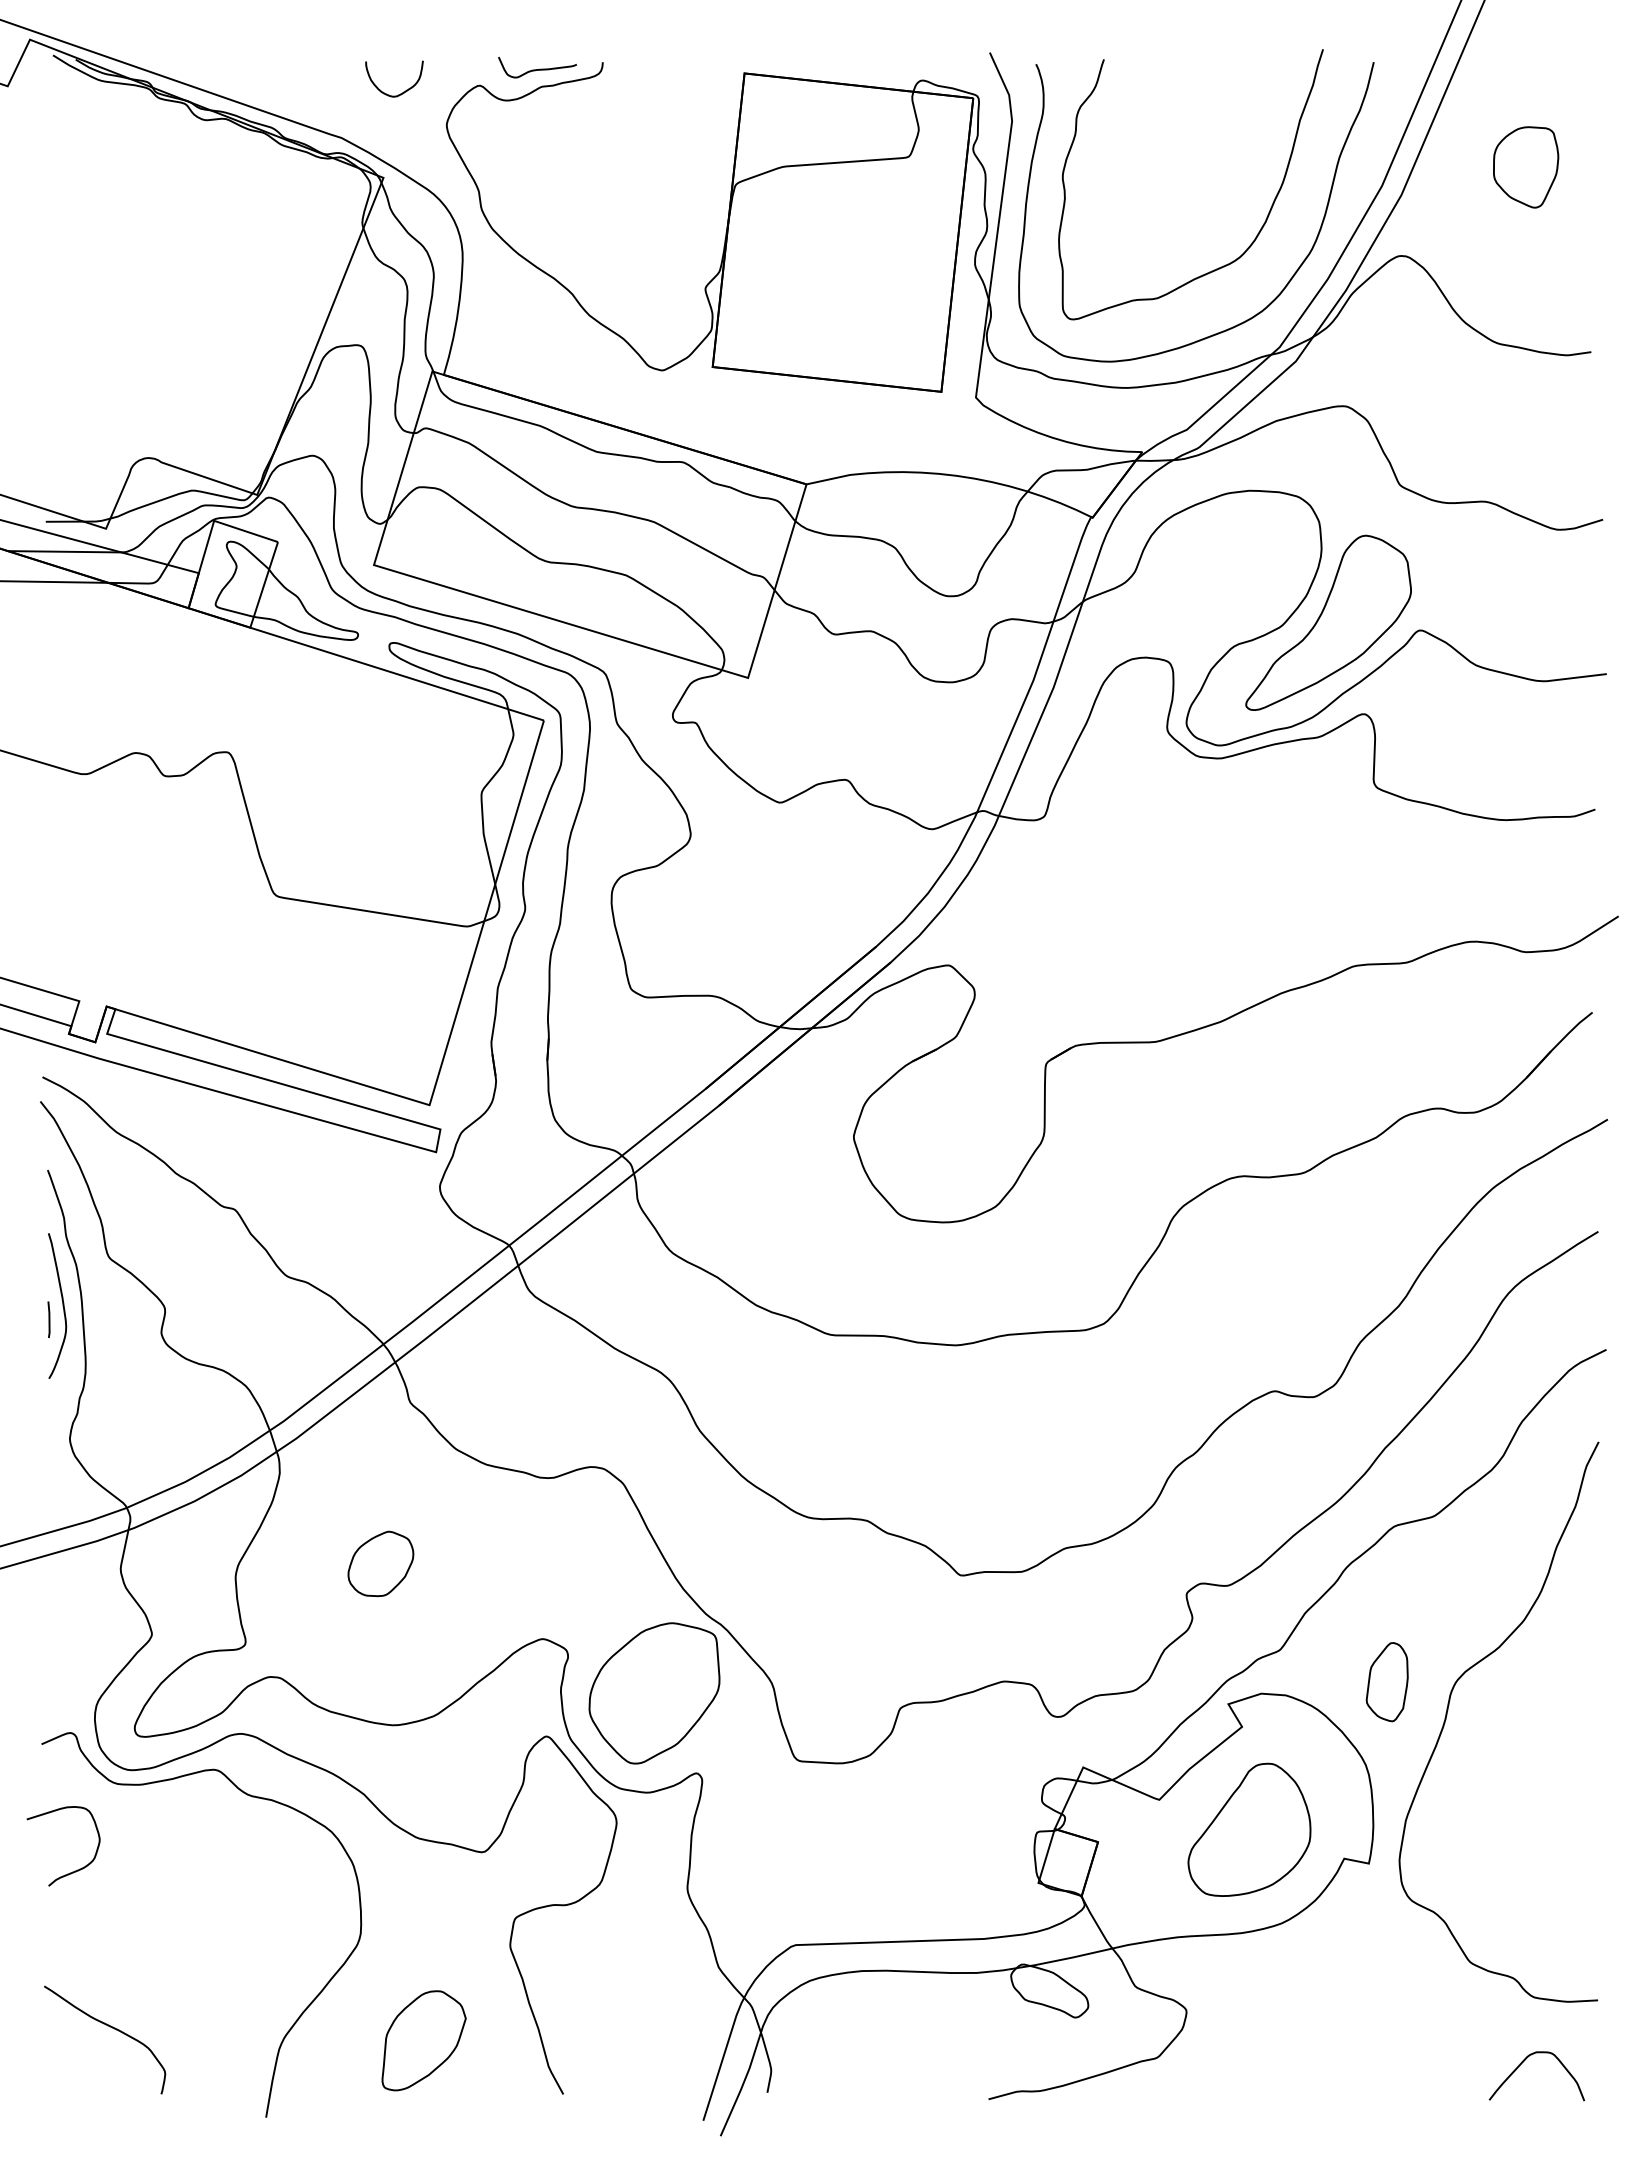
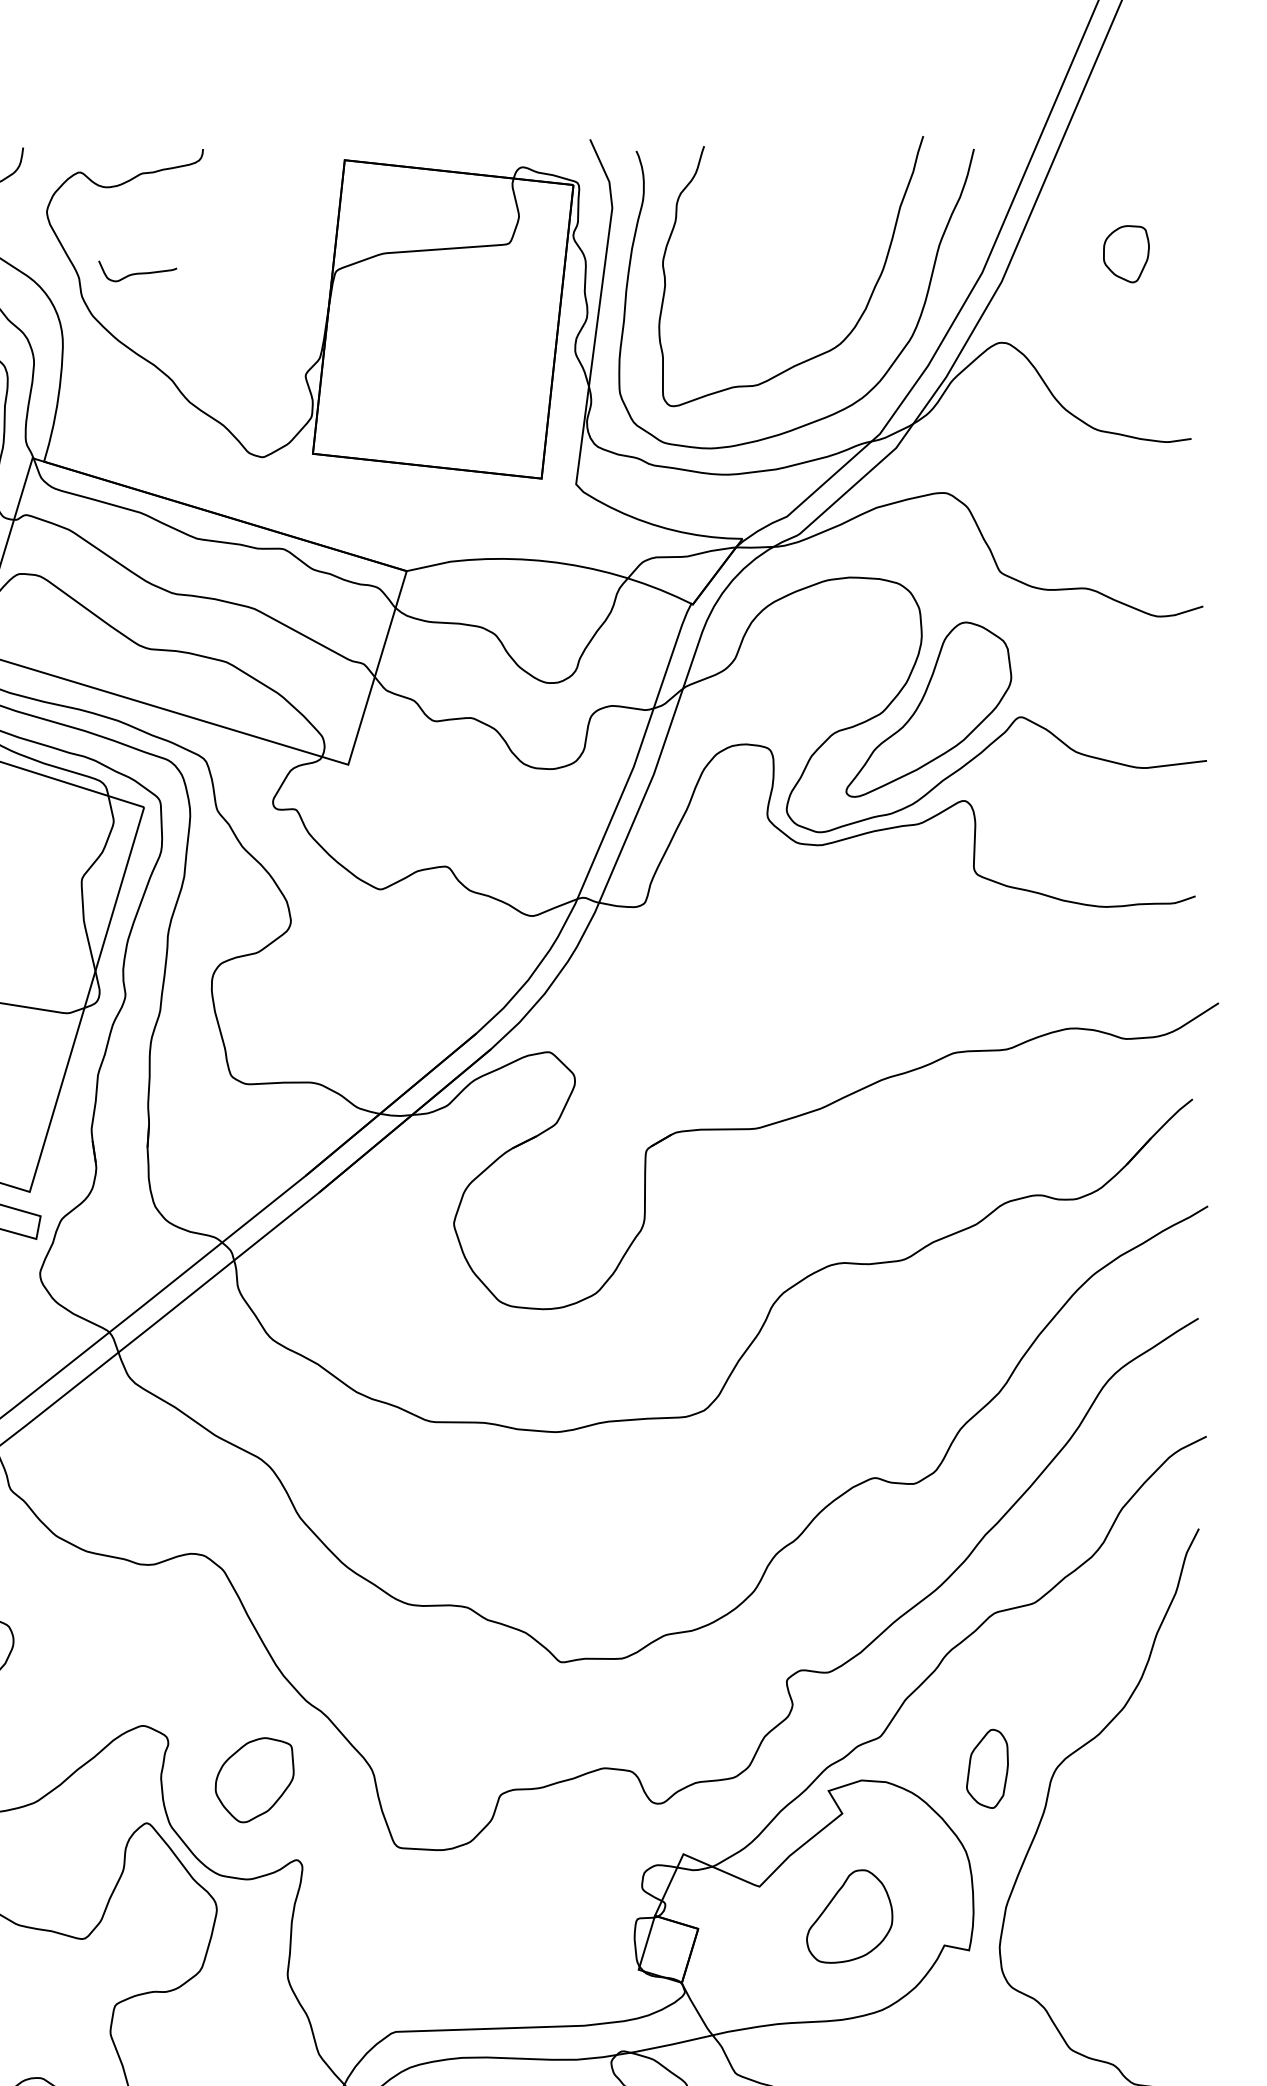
curve: (537, 69) -> (137, 273), moved
part: (1526, 167) -> (1126, 254), size x0.7
part: (654, 1693) -> (254, 1780), size x0.6
part: (1249, 1829) -> (849, 1916), size x0.7

